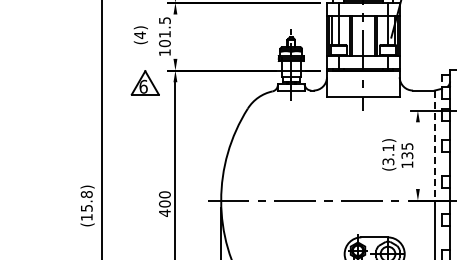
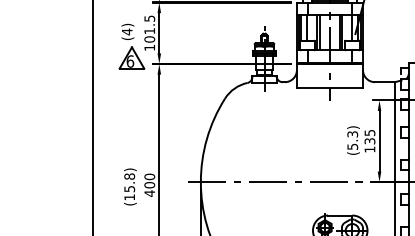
line: (175, 36) -> (159, 33), added
part: (144, 82) -> (131, 57), moved
line: (434, 146) -> (394, 132), dashed -> solid
text: (388, 154) -> (352, 140), (3.1) -> (5.3)
line: (417, 155) -> (379, 141), added
text: (87, 205) -> (130, 186), moved

